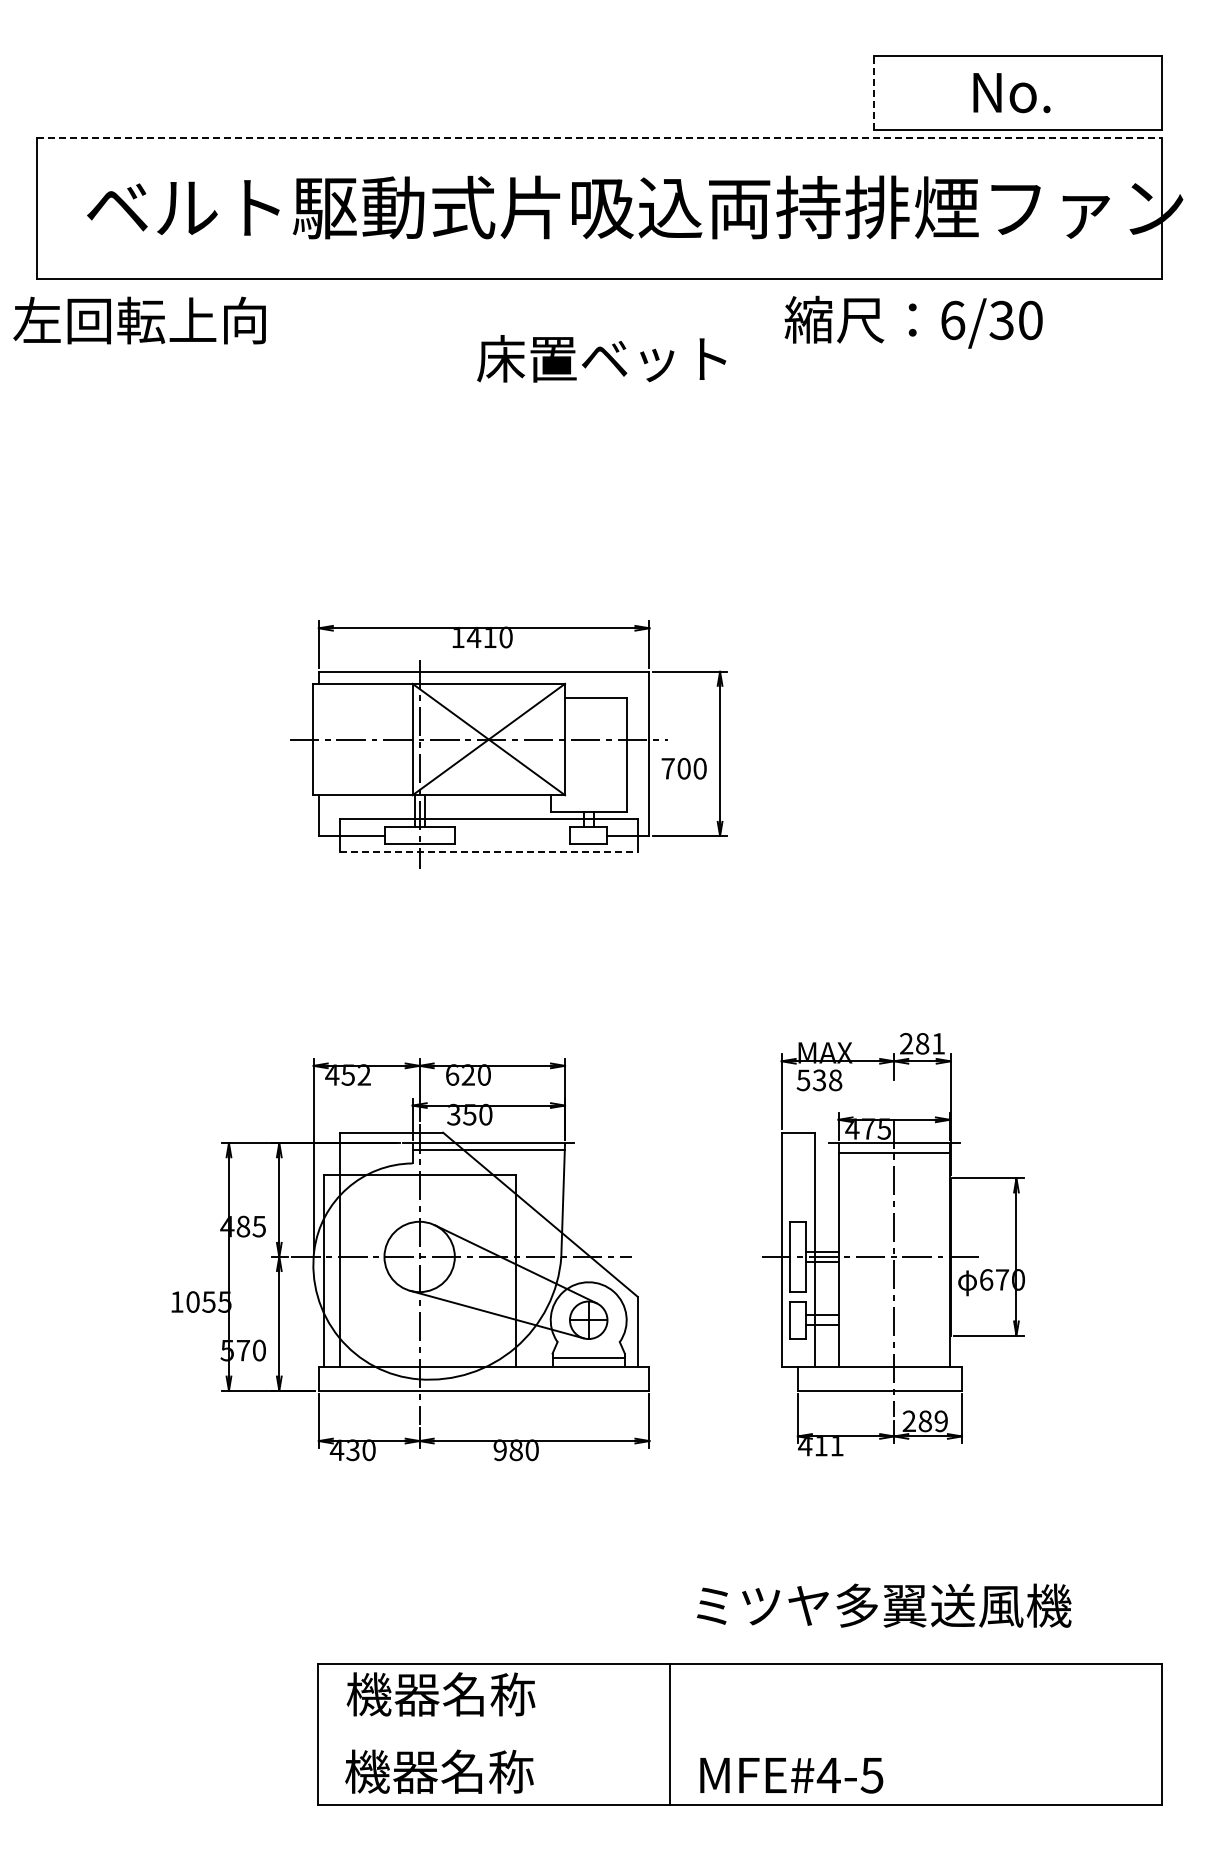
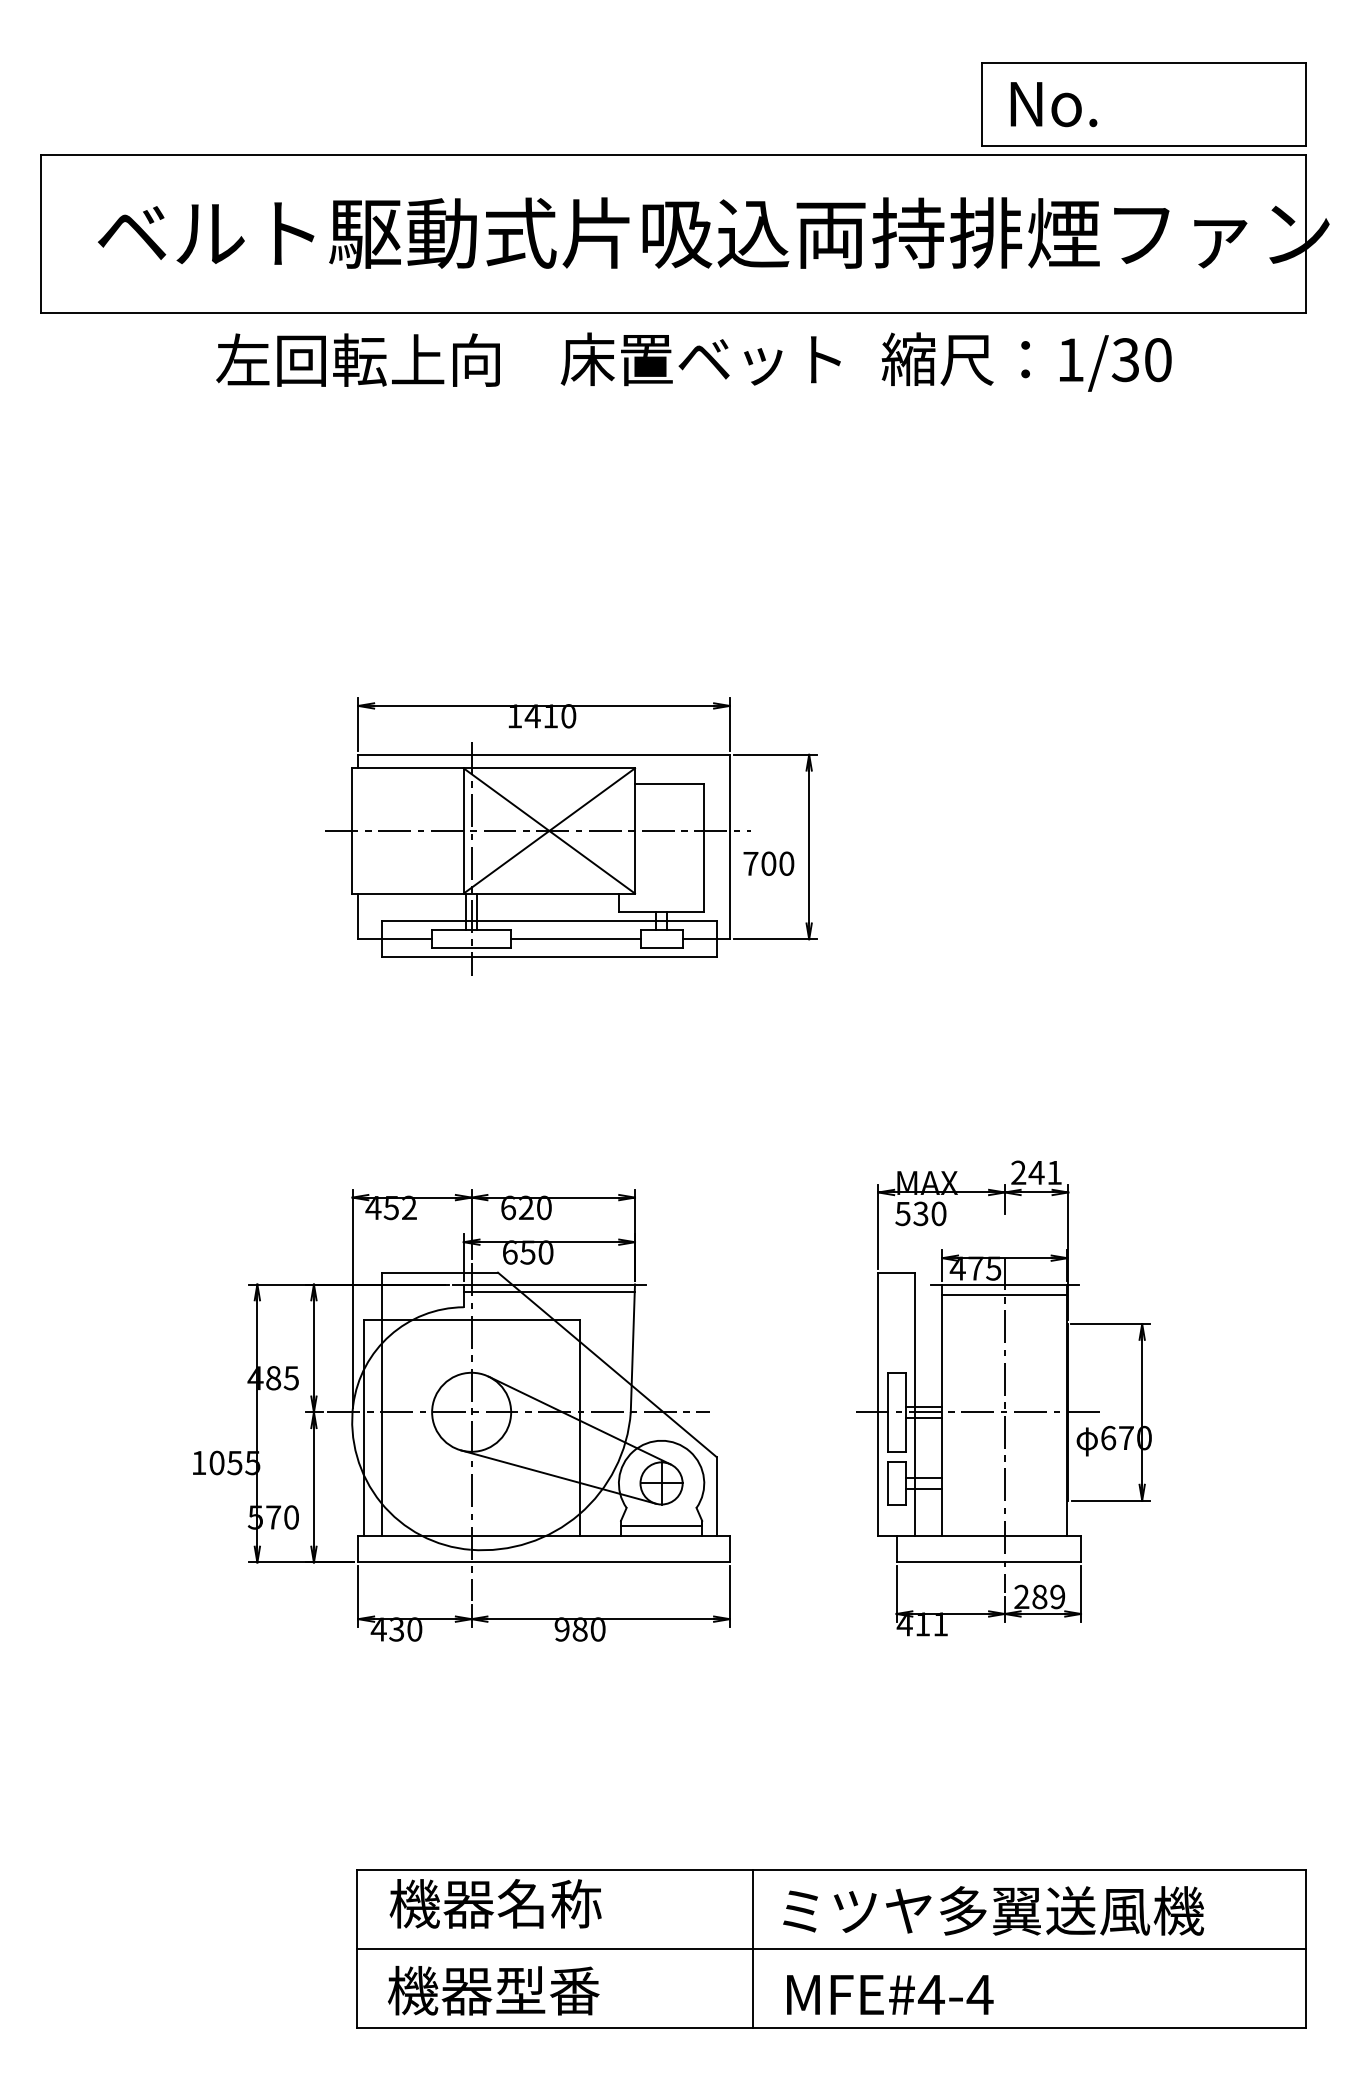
line: (874, 92) -> (982, 103), dashed -> solid
text: (1011, 93) -> (1053, 105), moved
line: (599, 138) -> (673, 155), dashed -> solid
text: (139, 320) -> (357, 360), moved
text: (953, 320) -> (1071, 360), 6/30 -> 1/30
text: (601, 358) -> (700, 358), moved
line: (511, 835) -> (574, 938), added
line: (488, 852) -> (548, 957), dashed -> solid
text: (922, 1043) -> (1036, 1172), 281 -> 241
text: (835, 1080) -> (938, 1214), 538 -> 530
text: (453, 1114) -> (509, 1252), 350 -> 650
text: (883, 1605) -> (992, 1910), moved
line: (739, 1734) -> (831, 1948), added
text: (487, 1771) -> (547, 1990), 機器名称 -> 機器型番
text: (872, 1775) -> (980, 1994), MFE#4-5 -> MFE#4-4

